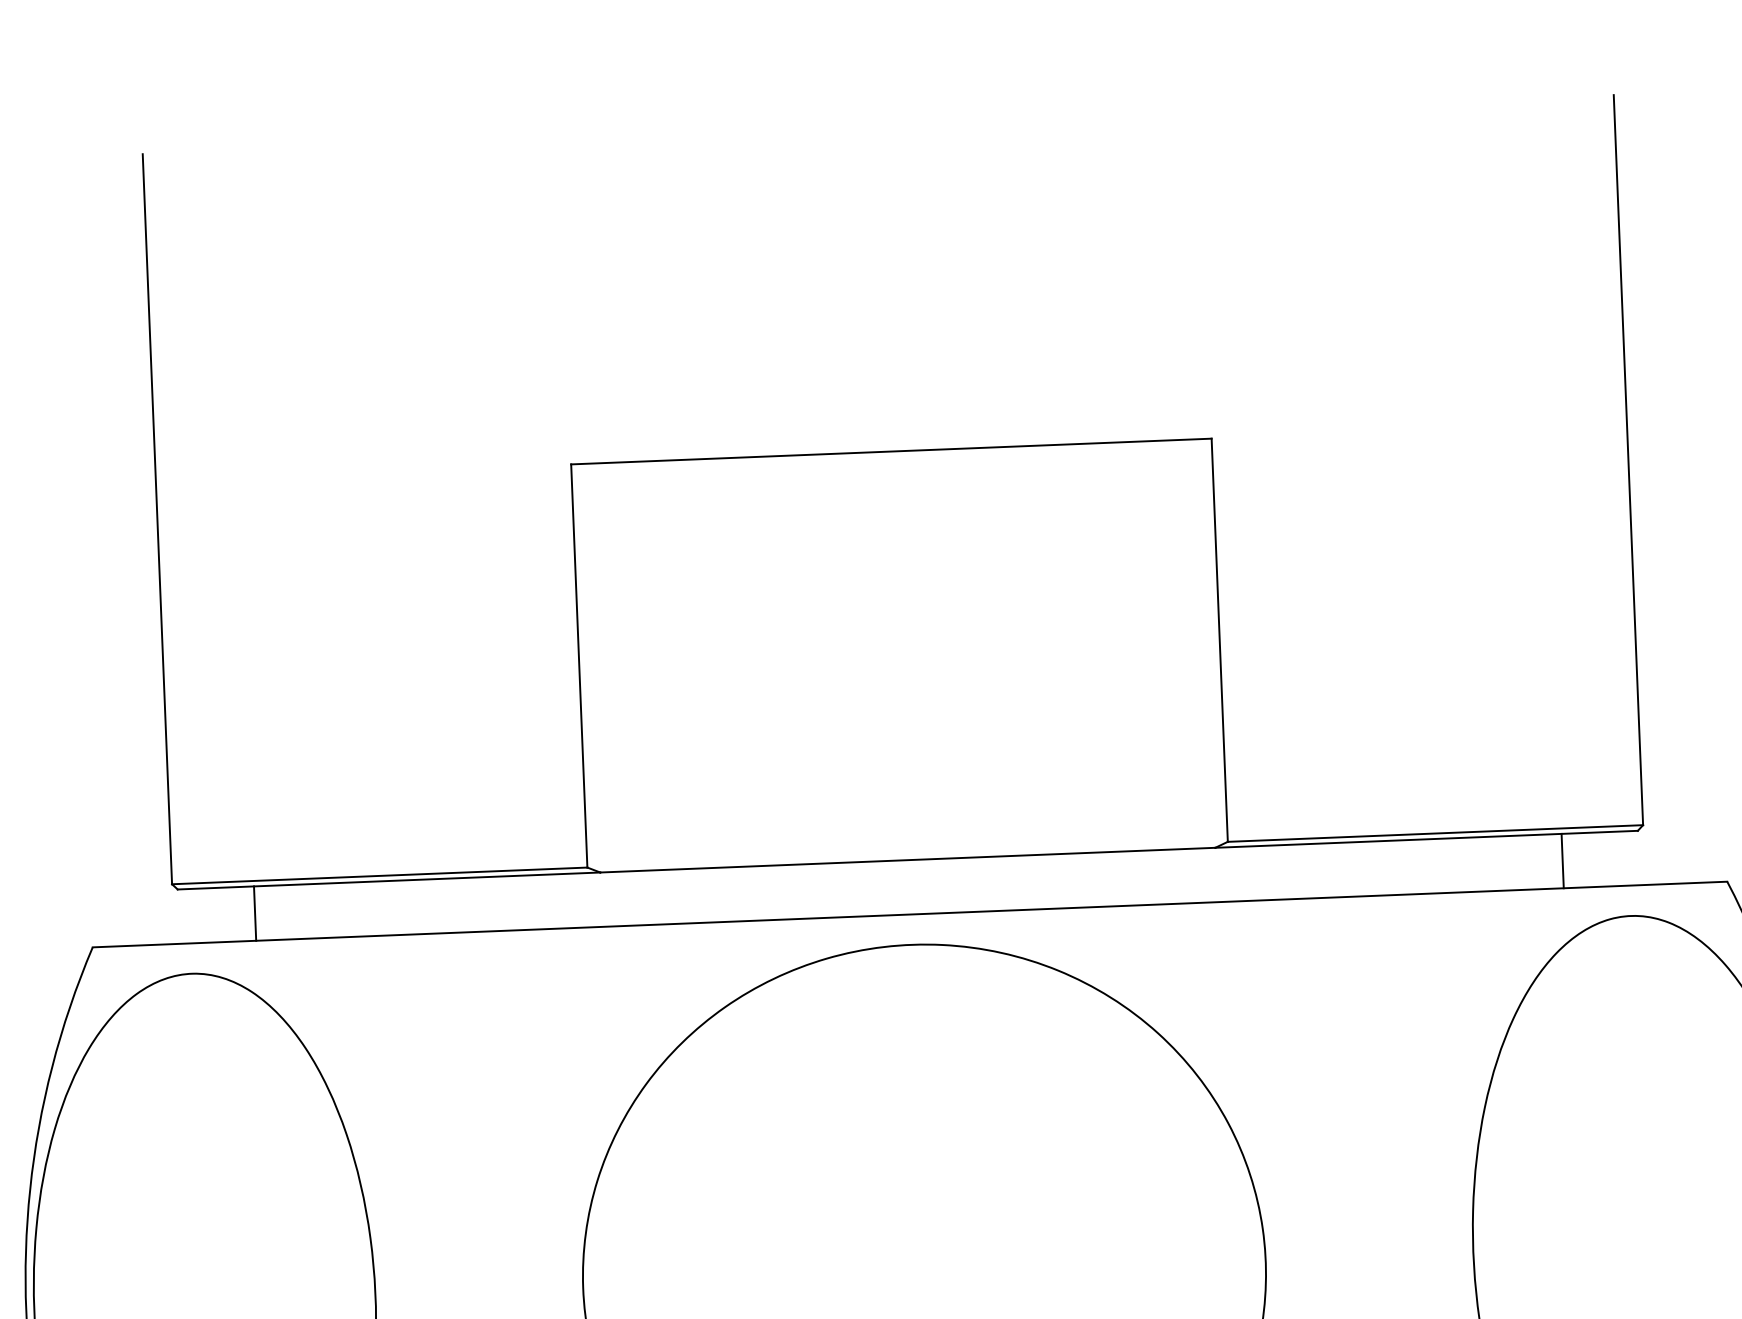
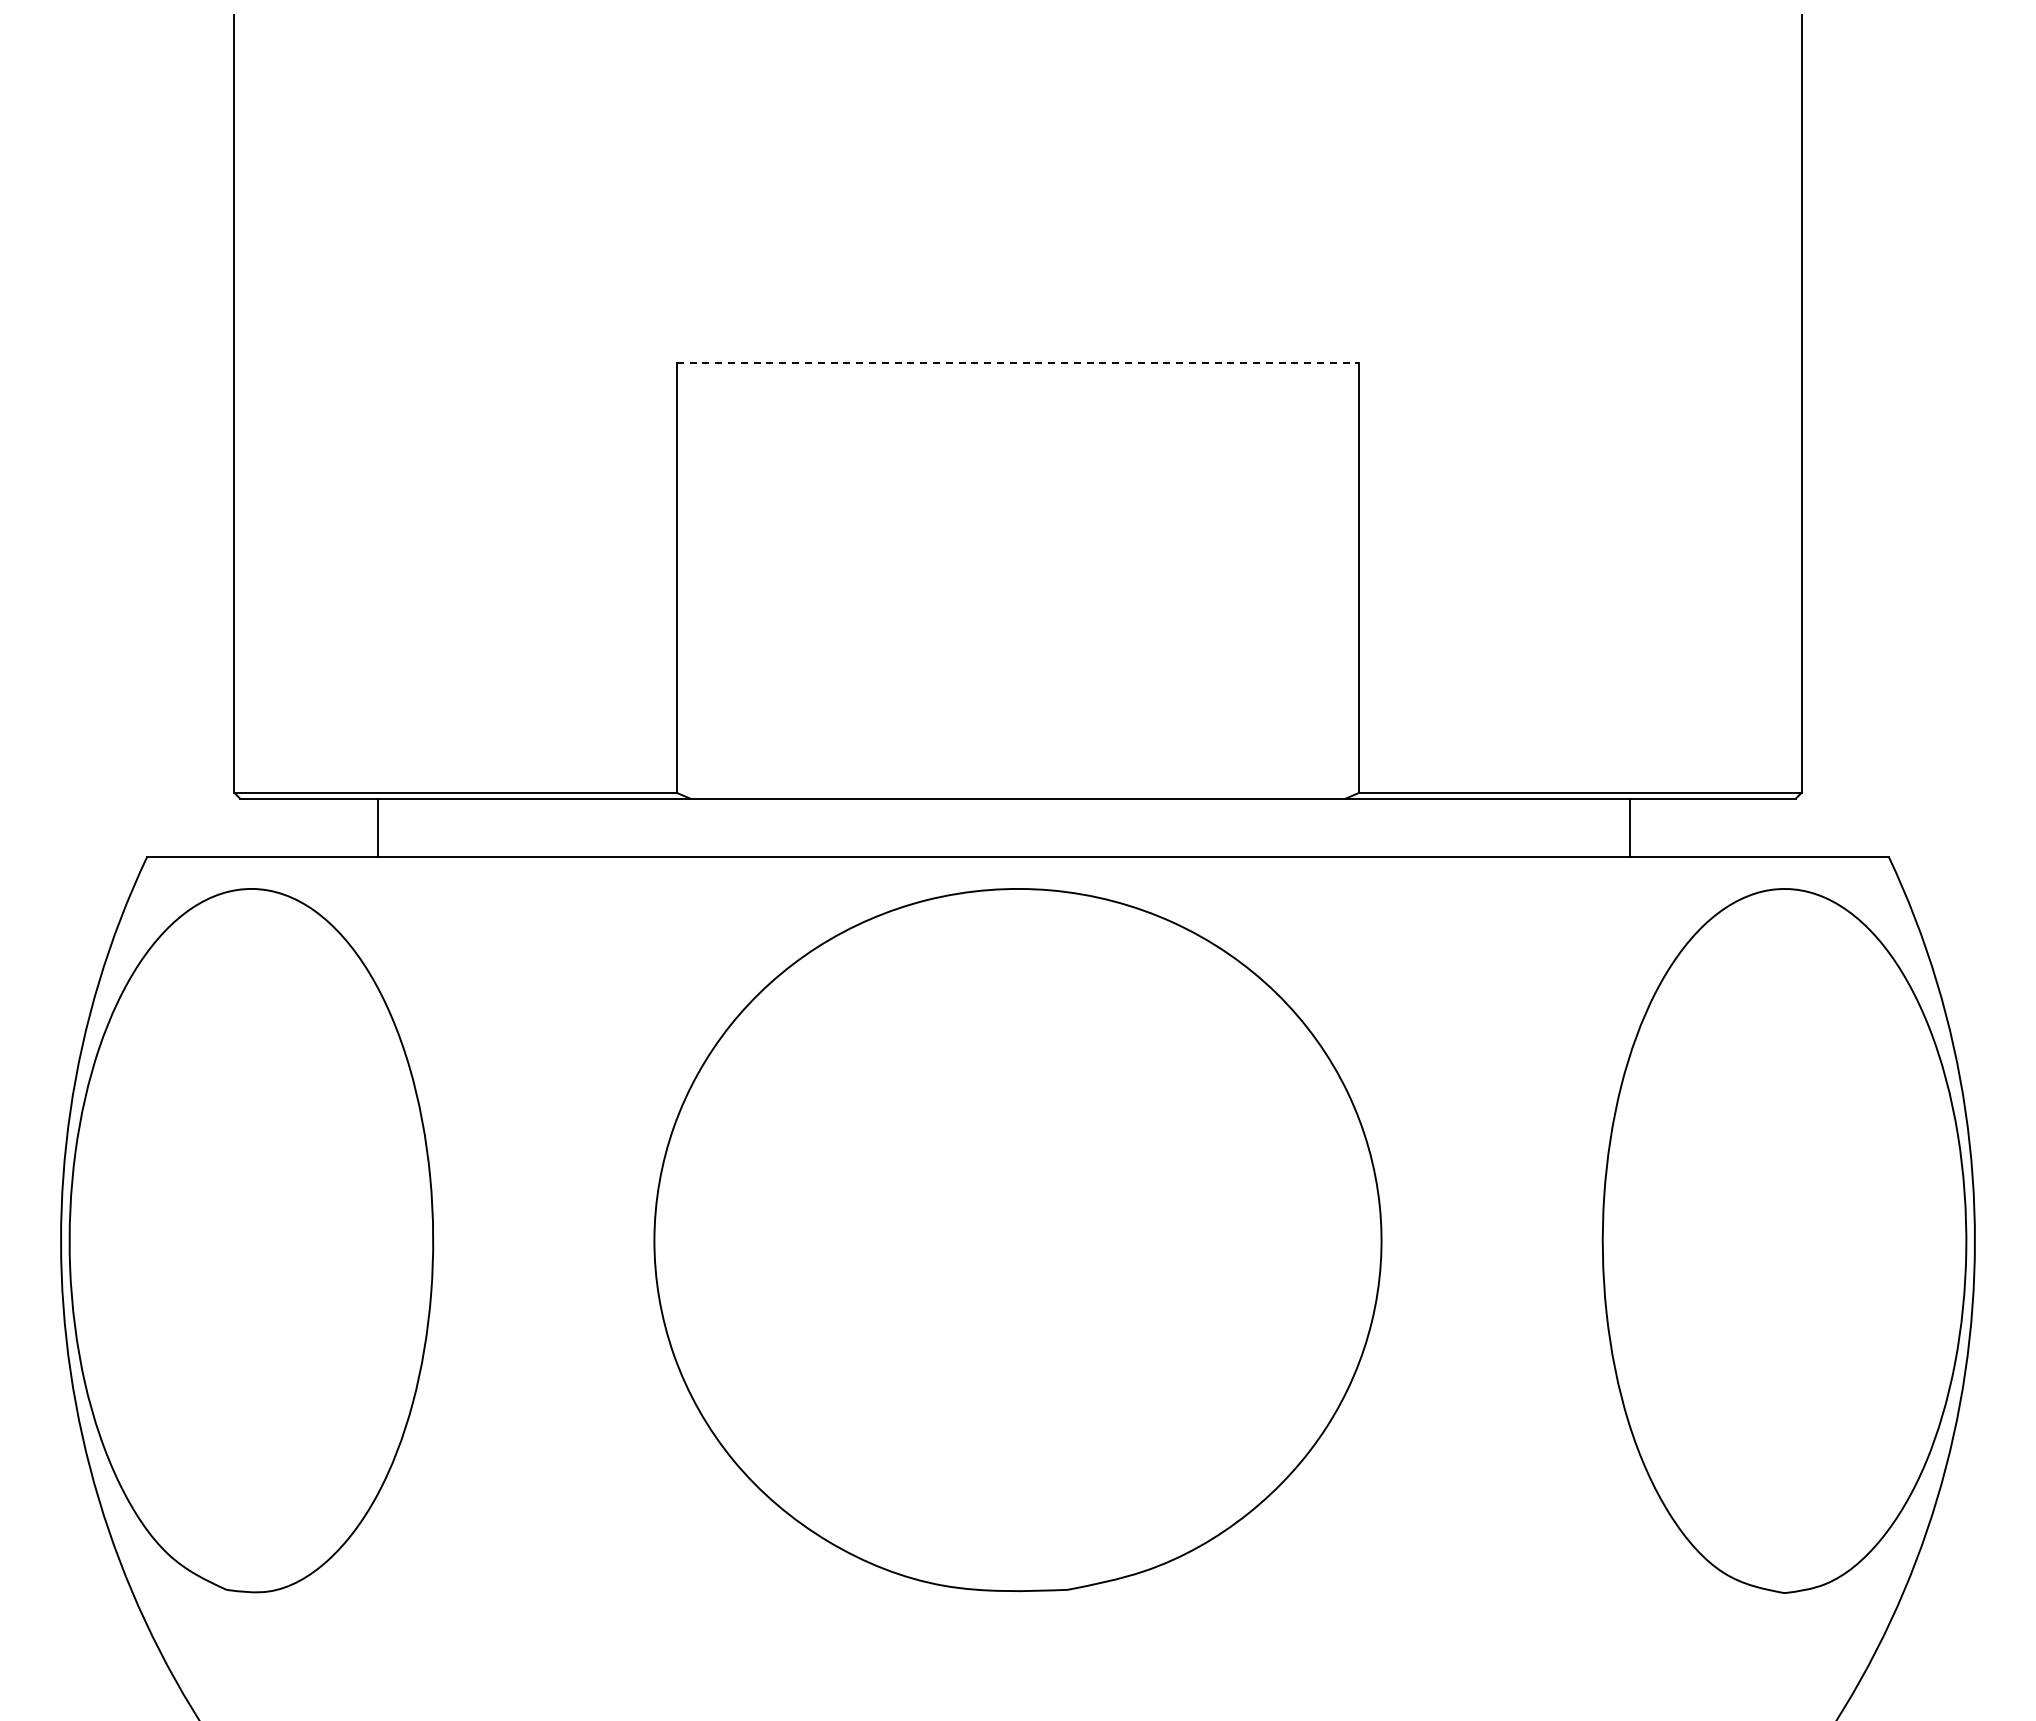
line: (891, 451) -> (1018, 363), solid -> dashed
line: (1562, 860) -> (1629, 827), moved
line: (255, 913) -> (378, 827), moved

